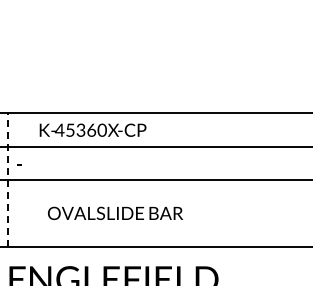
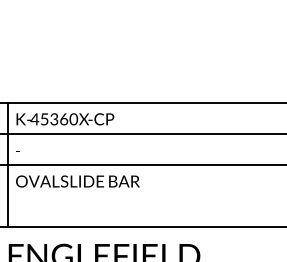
text: (93, 130) -> (65, 119), moved
line: (8, 180) -> (7, 165), dashed -> solid
text: (115, 213) -> (77, 181), moved

